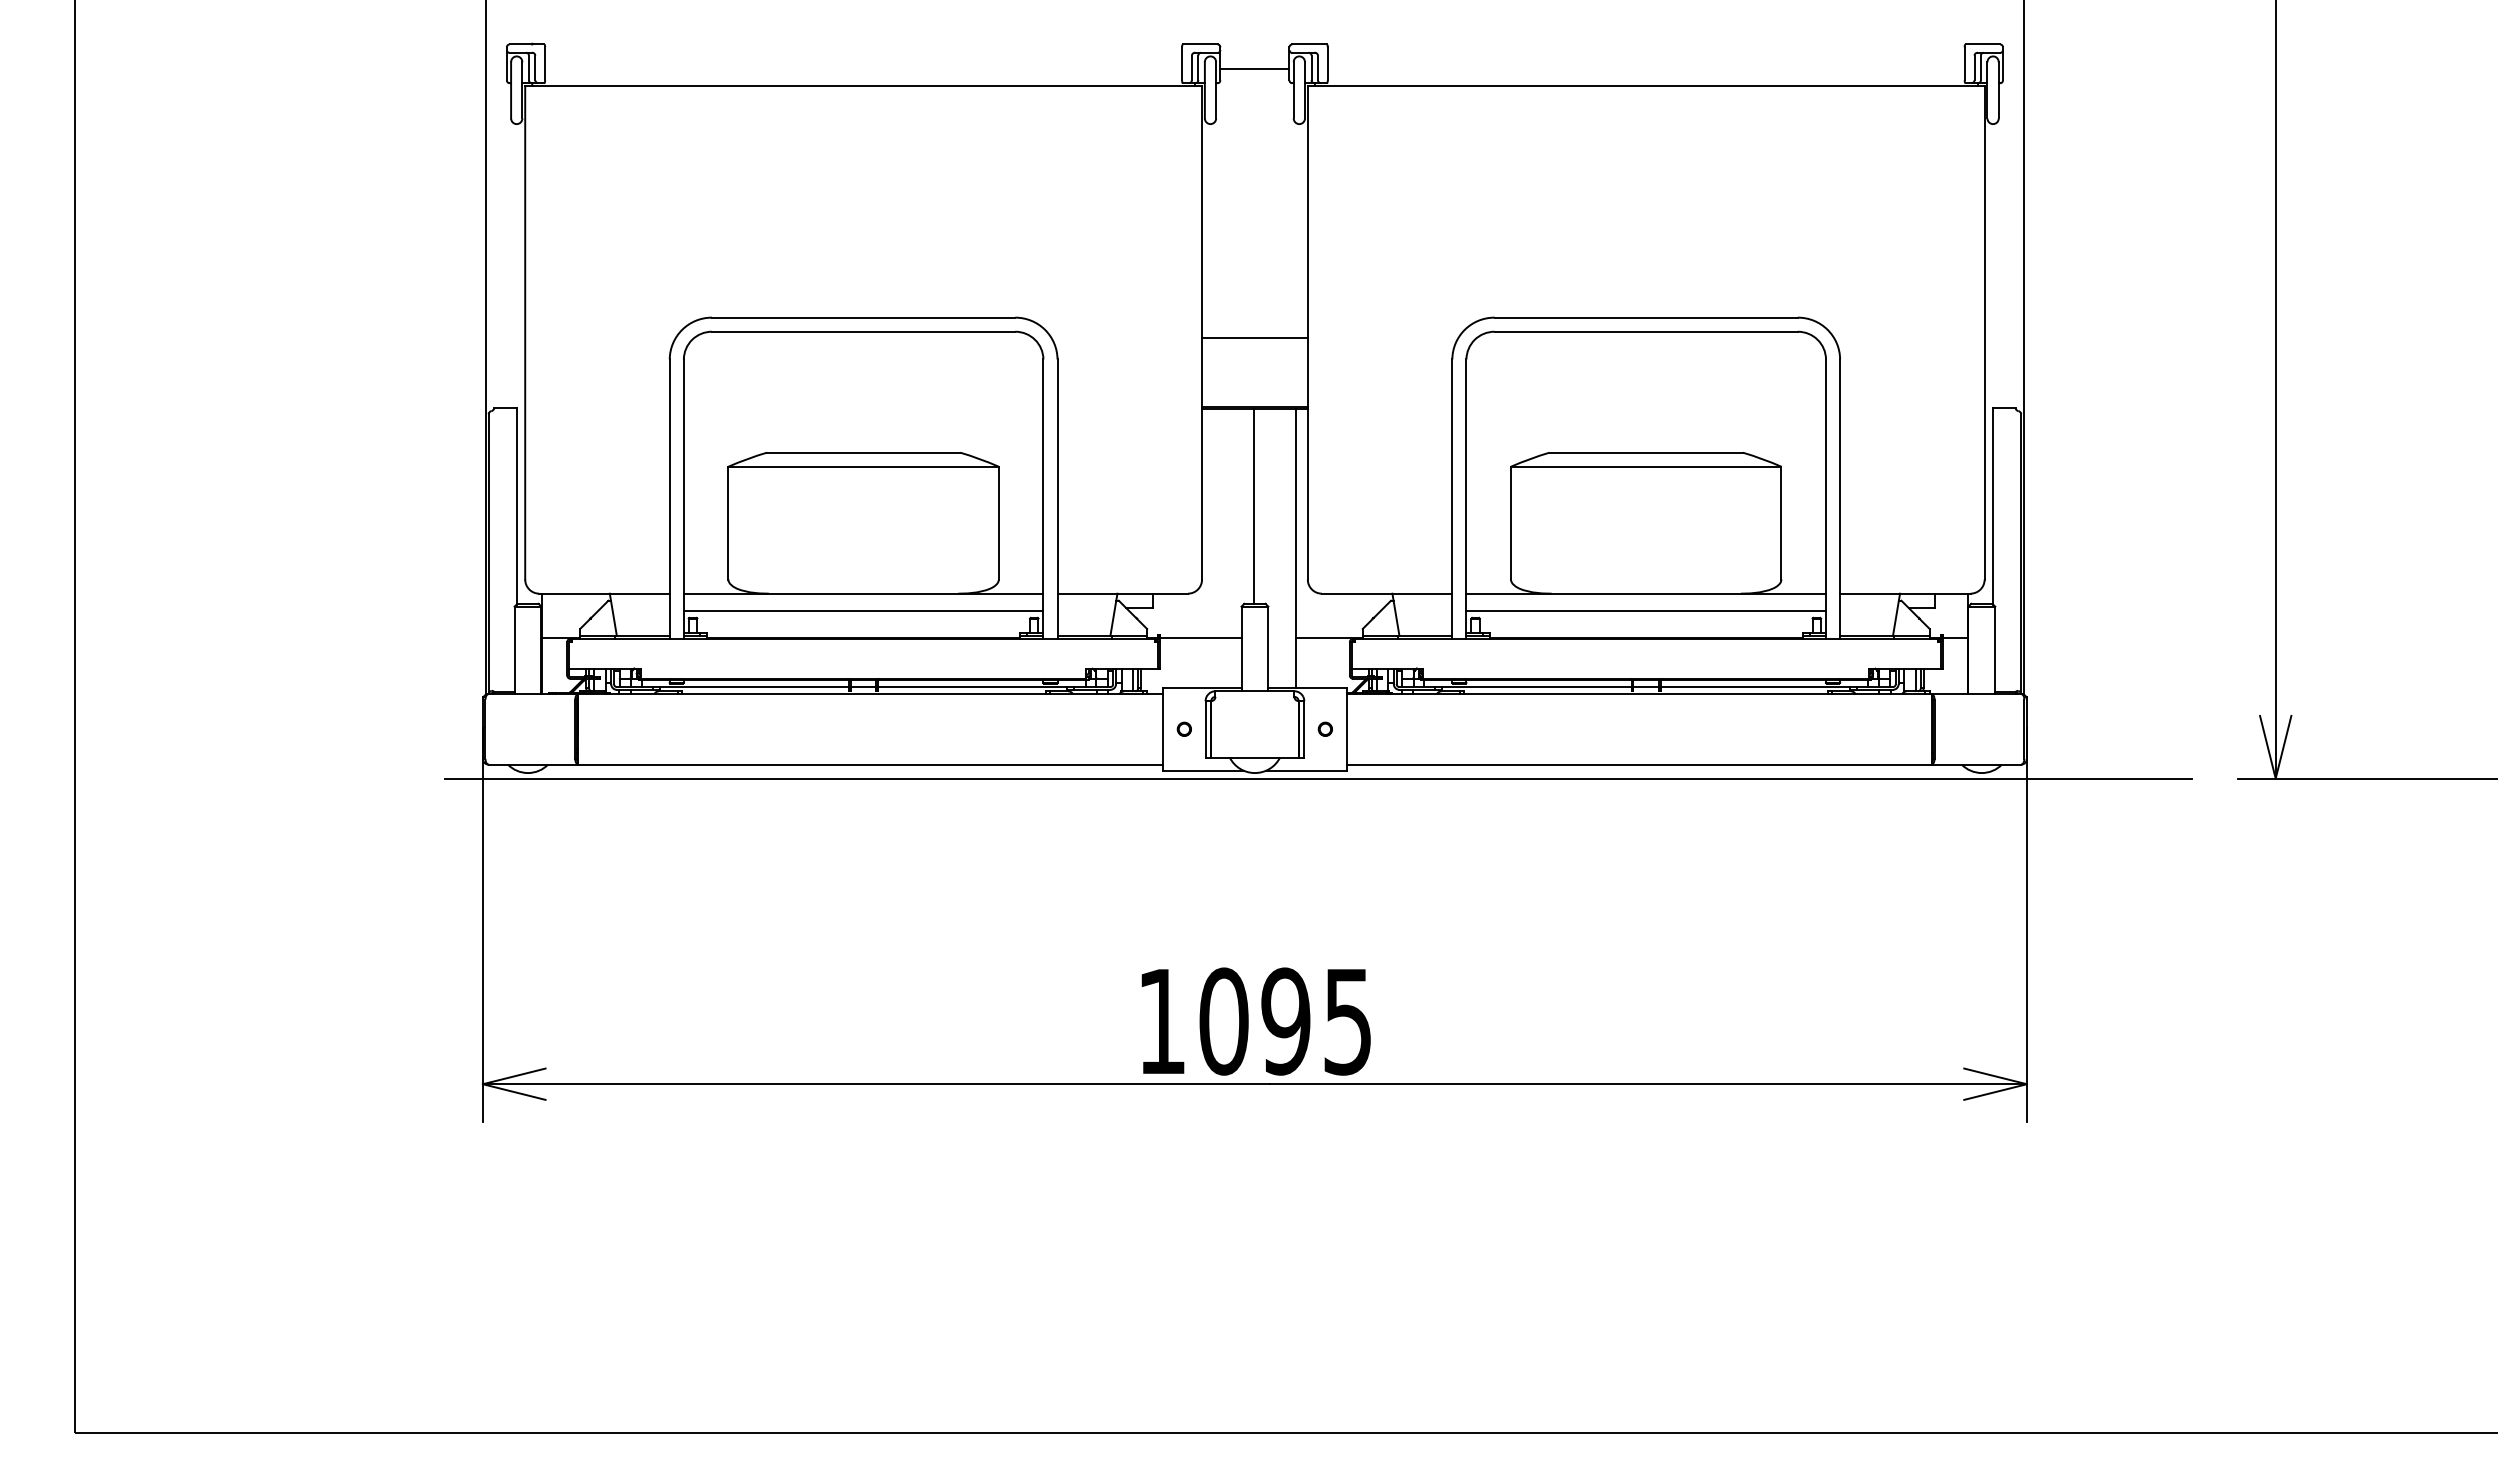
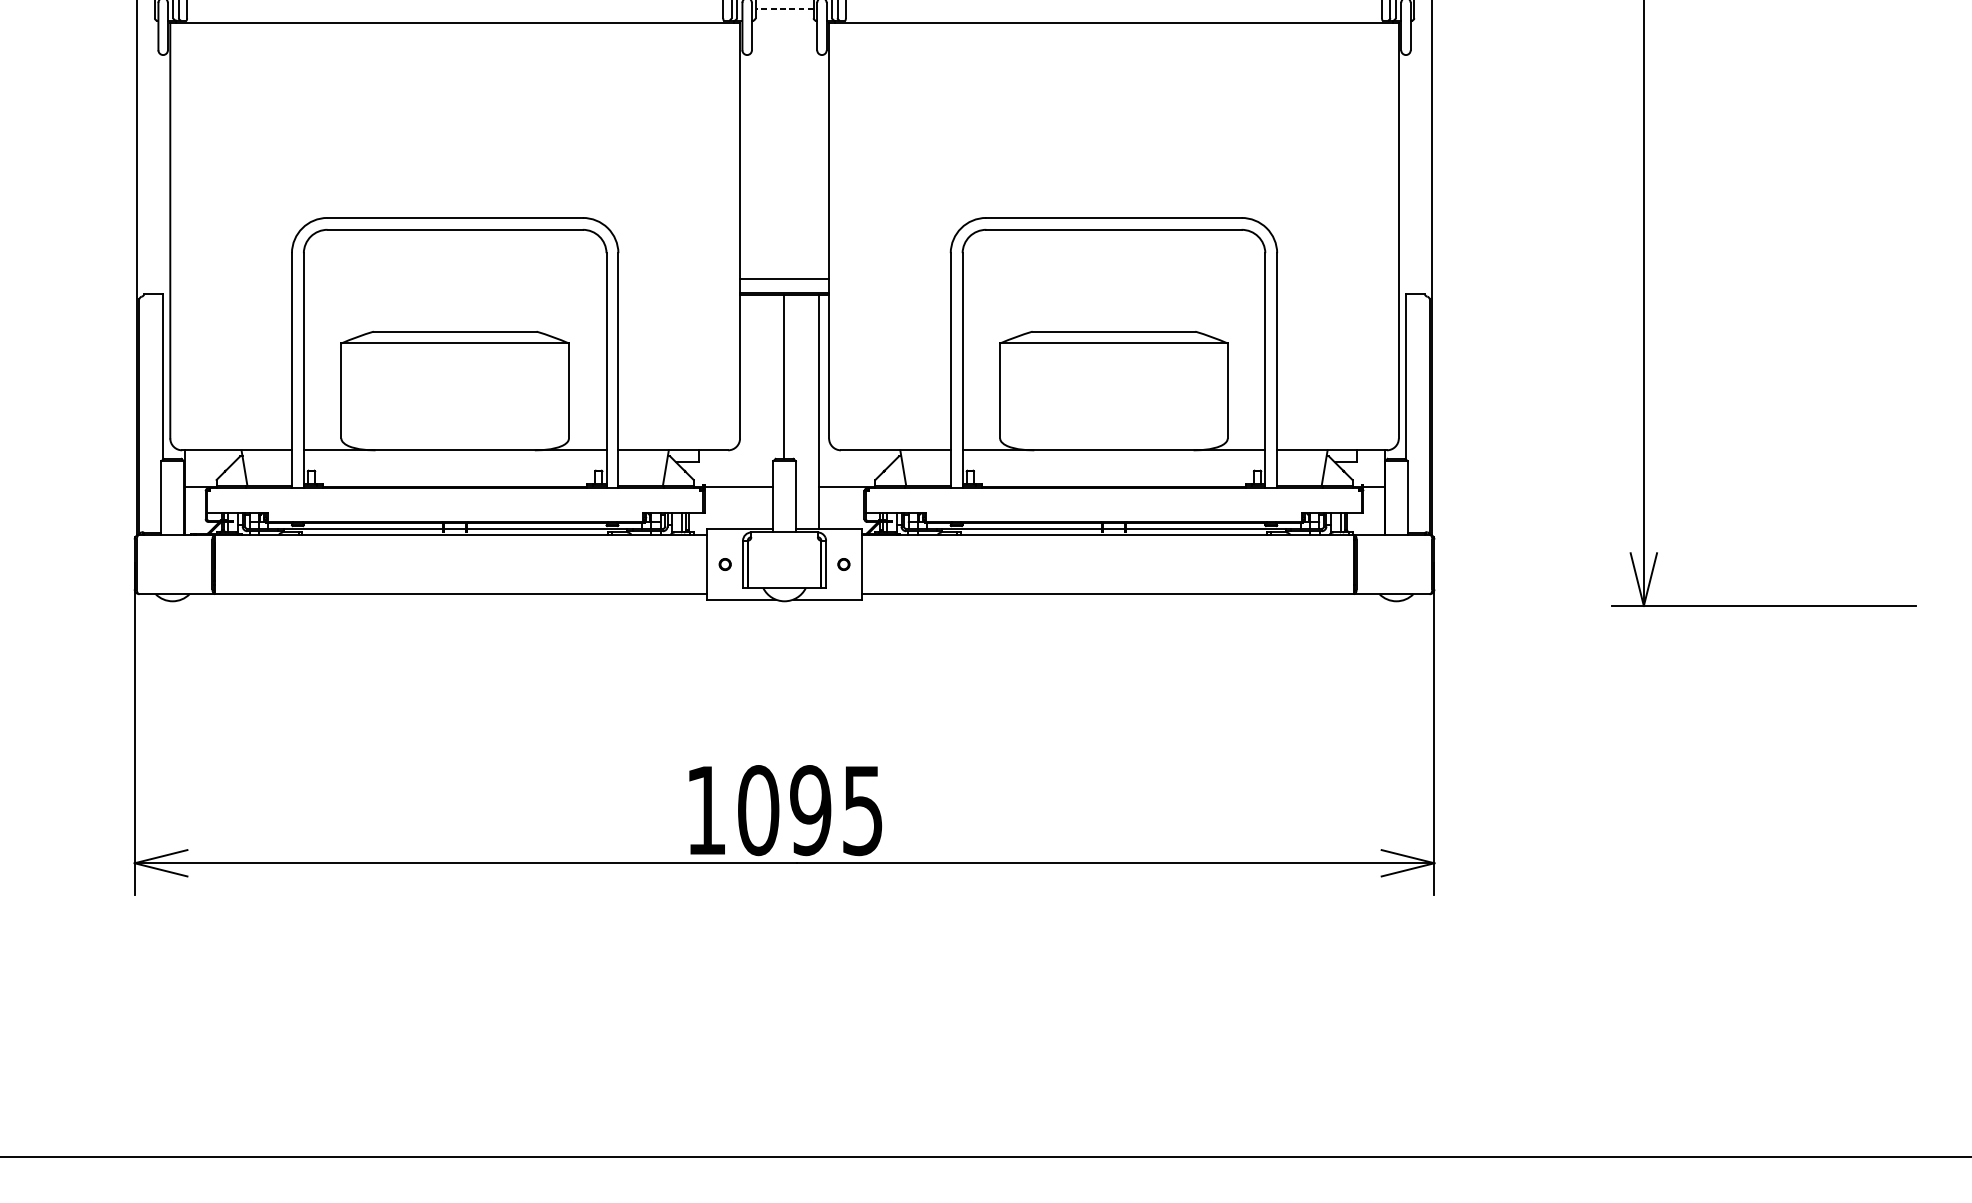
line: (1254, 69) -> (784, 9), solid -> dashed
line: (1254, 338) -> (784, 279), moved
line: (863, 611) -> (455, 465), removed
line: (1646, 611) -> (1114, 465), removed
line: (1318, 778) -> (838, 605), removed

